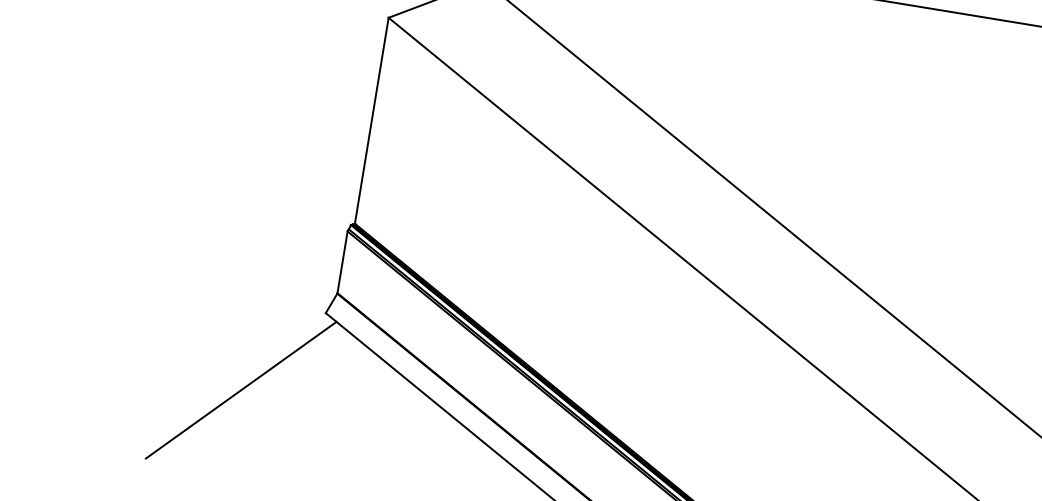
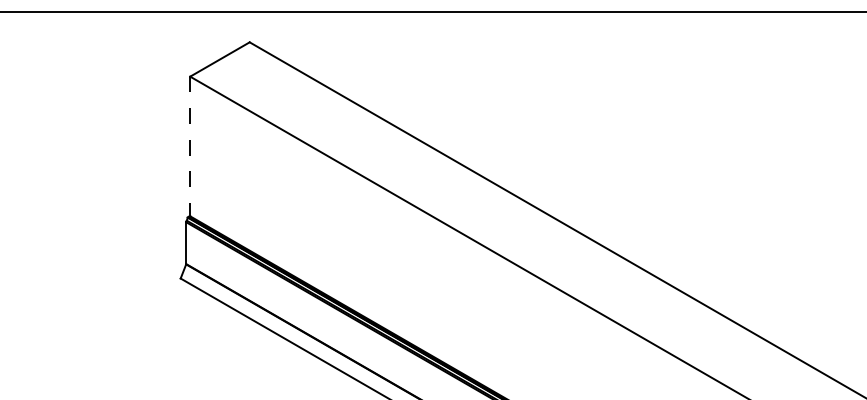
line: (372, 120) -> (190, 146), solid -> dashed
line: (240, 389) -> (132, 338), removed

